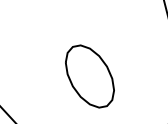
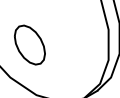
part: (89, 75) -> (29, 44), moved

